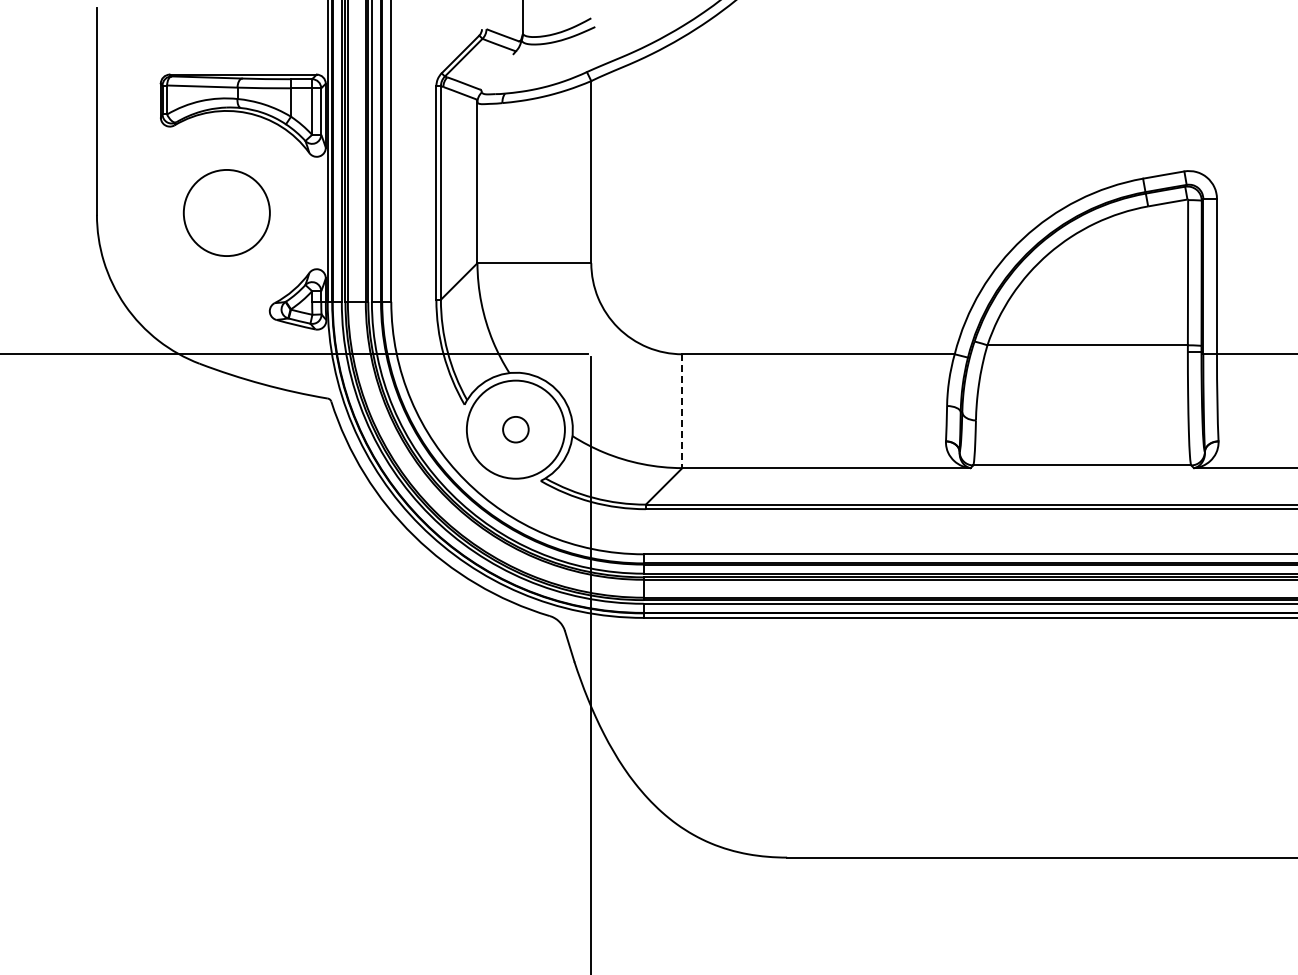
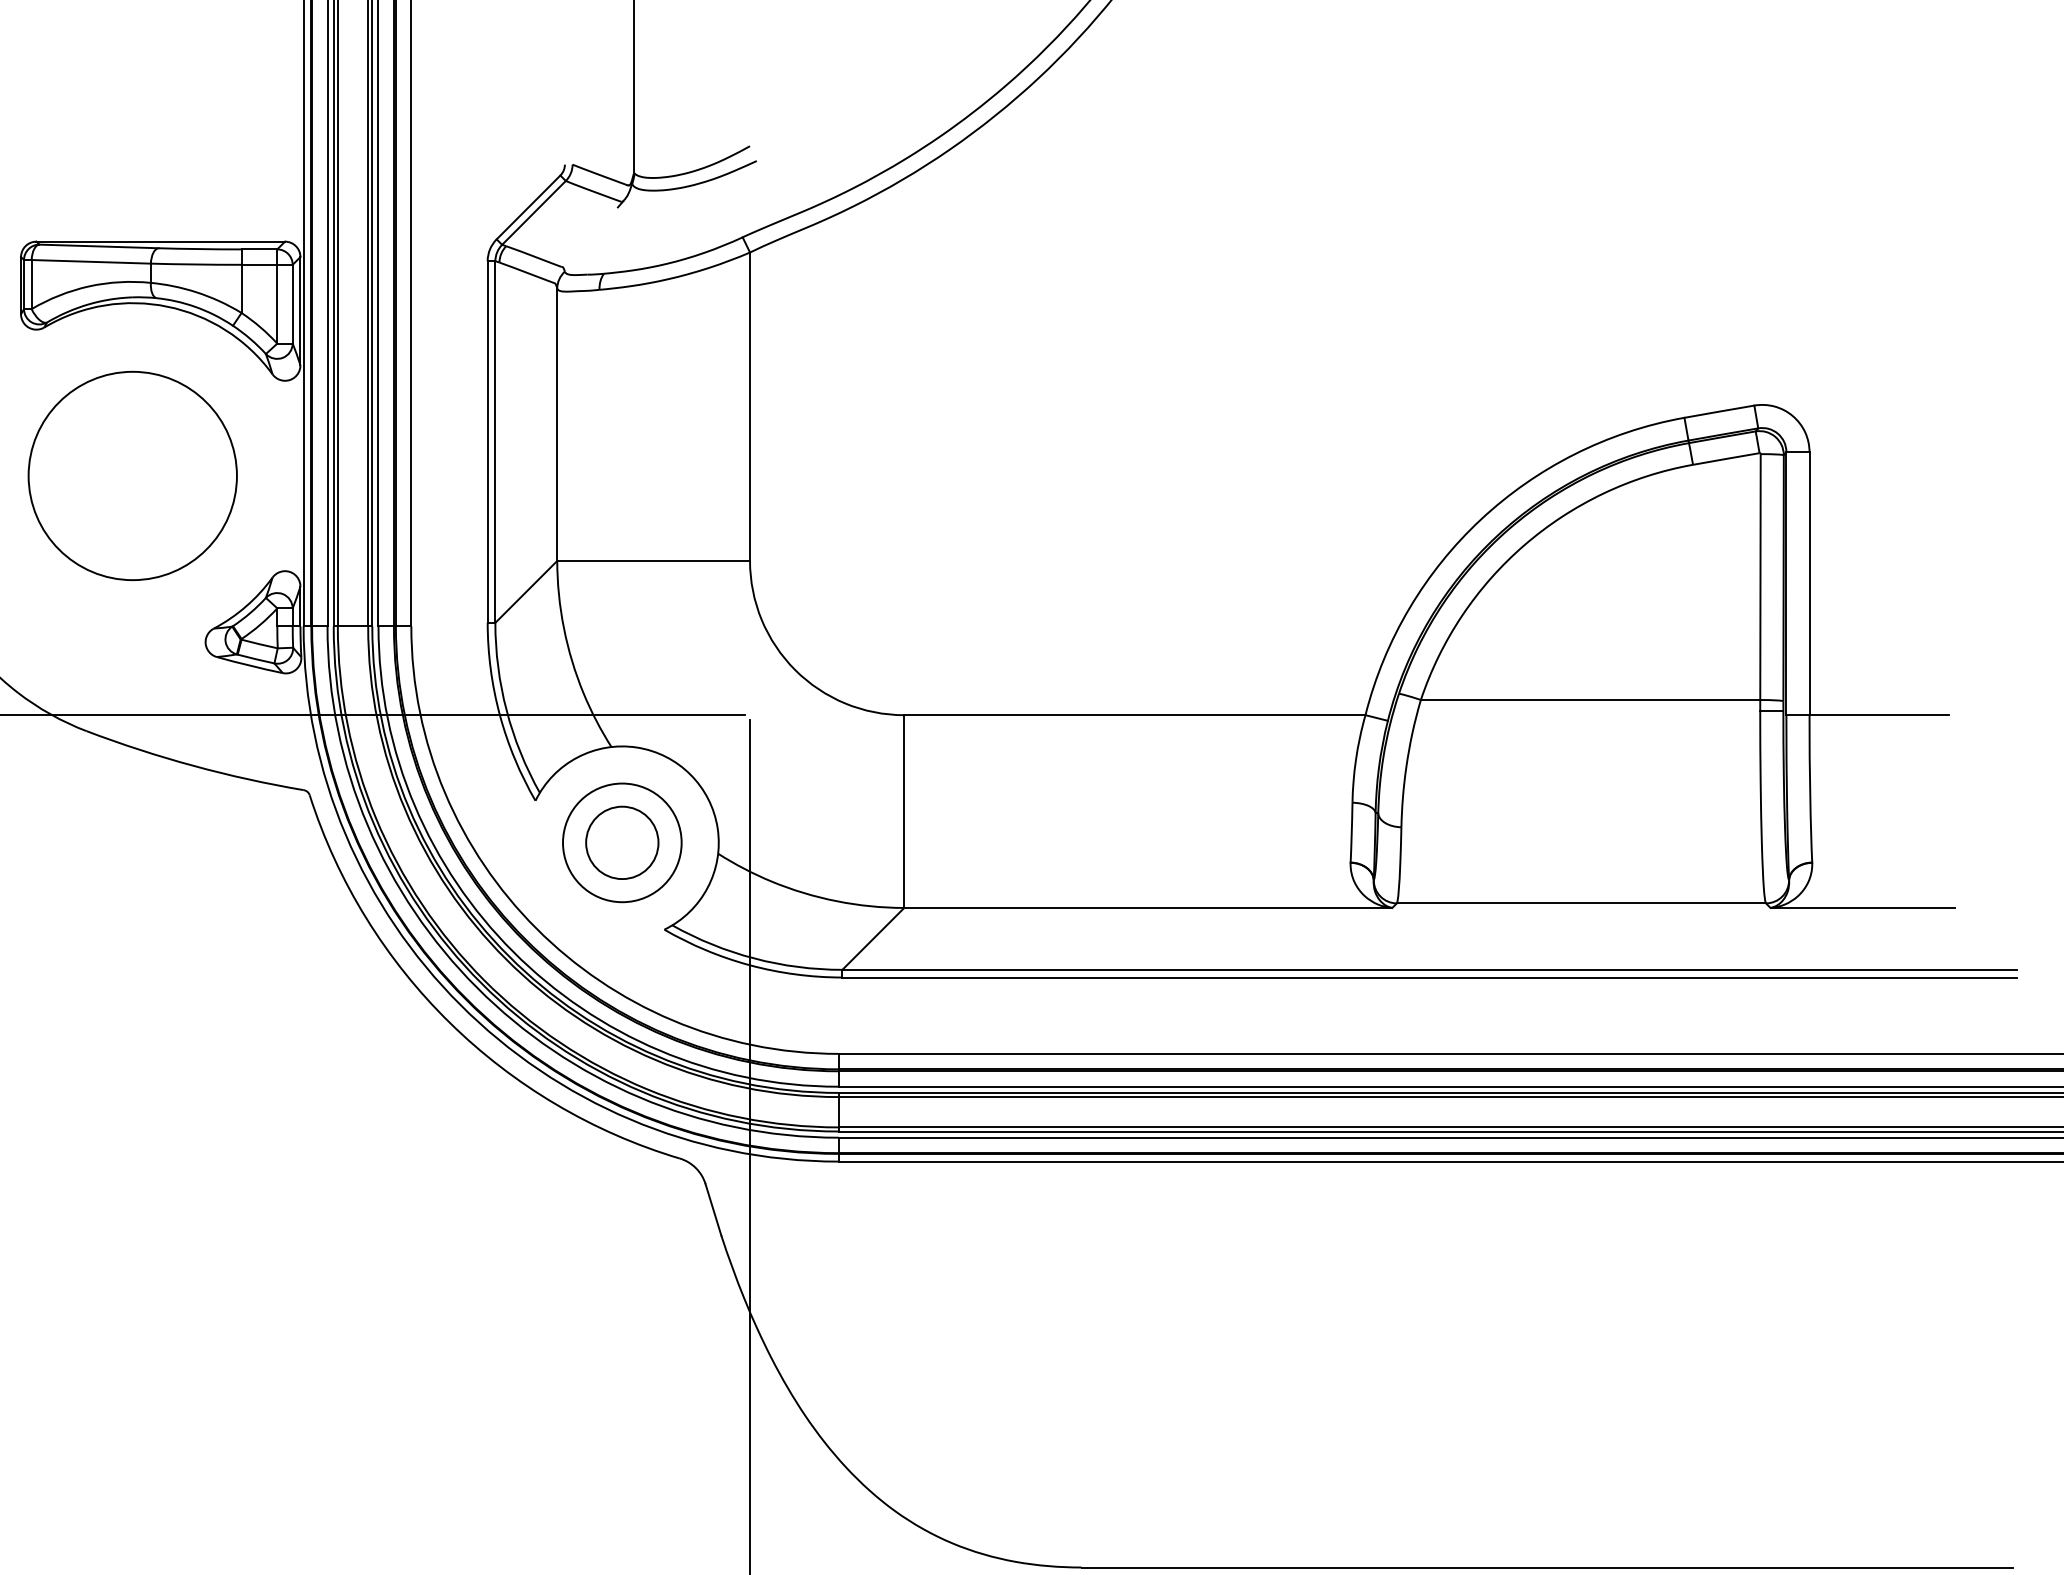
circle: (226, 212) -> (132, 475), size x1.43
line: (682, 411) -> (904, 812), dashed -> solid
circle: (515, 429) -> (621, 842), size x0.71
circle: (515, 429) -> (621, 842), size x1.67

